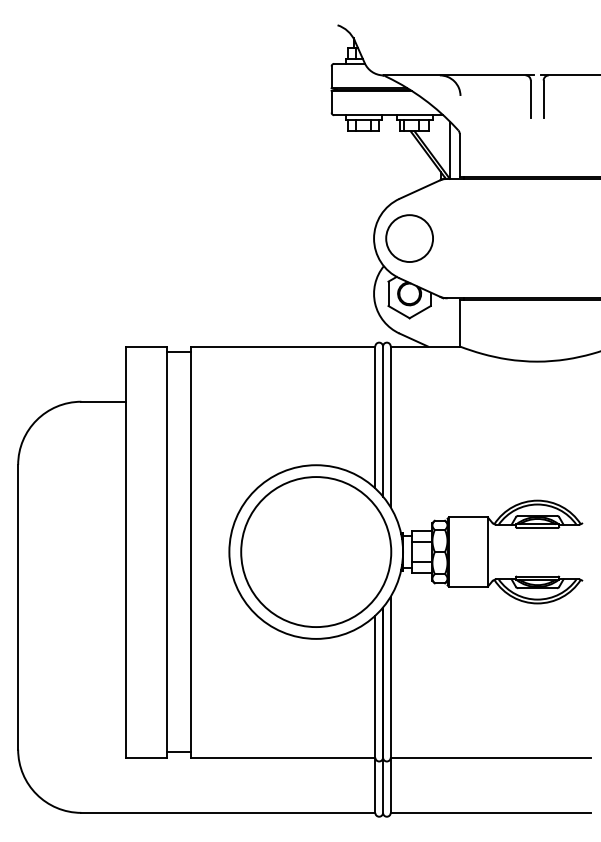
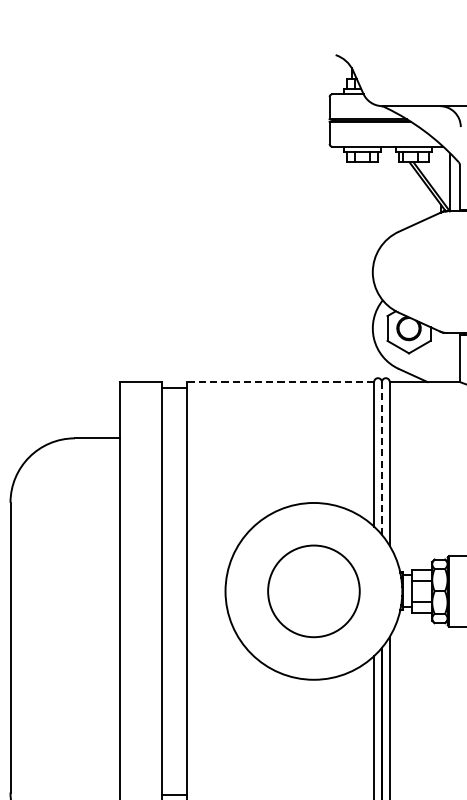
circle: (409, 238) -> (408, 272), removed
line: (283, 346) -> (280, 382), solid -> dashed
line: (383, 422) -> (382, 459), solid -> dashed
circle: (316, 552) -> (314, 591), size x0.6

